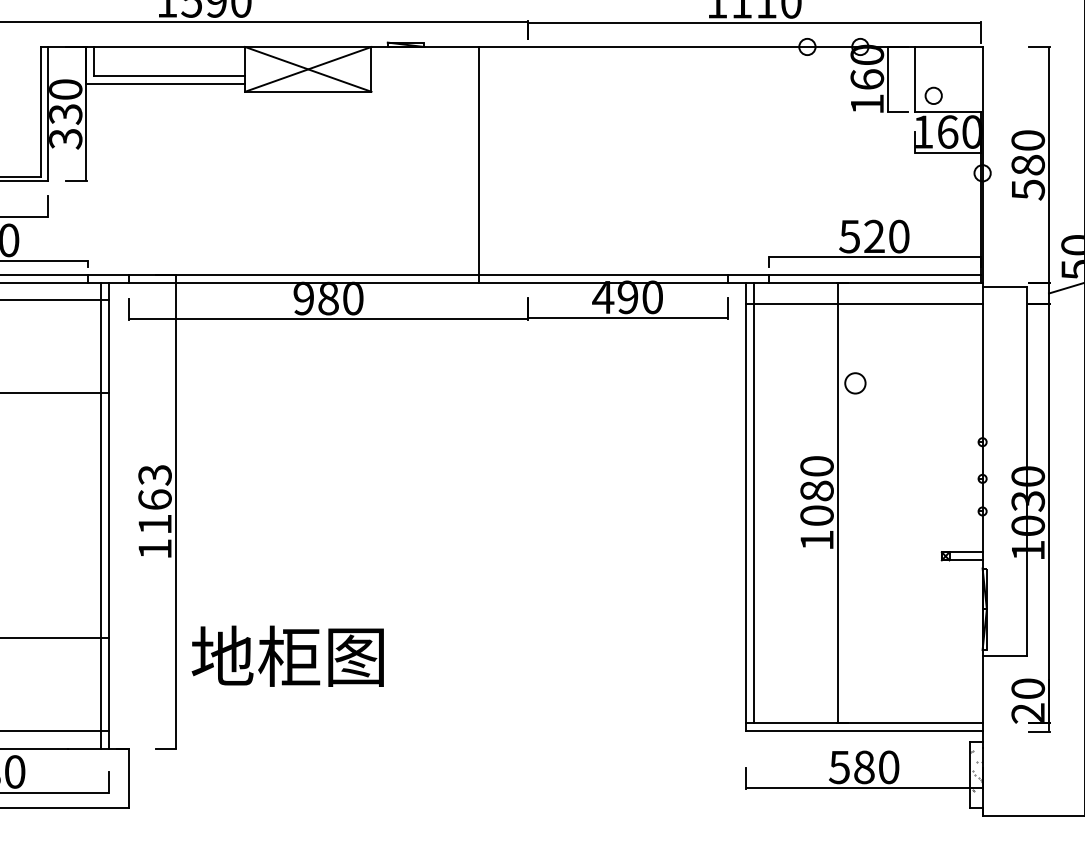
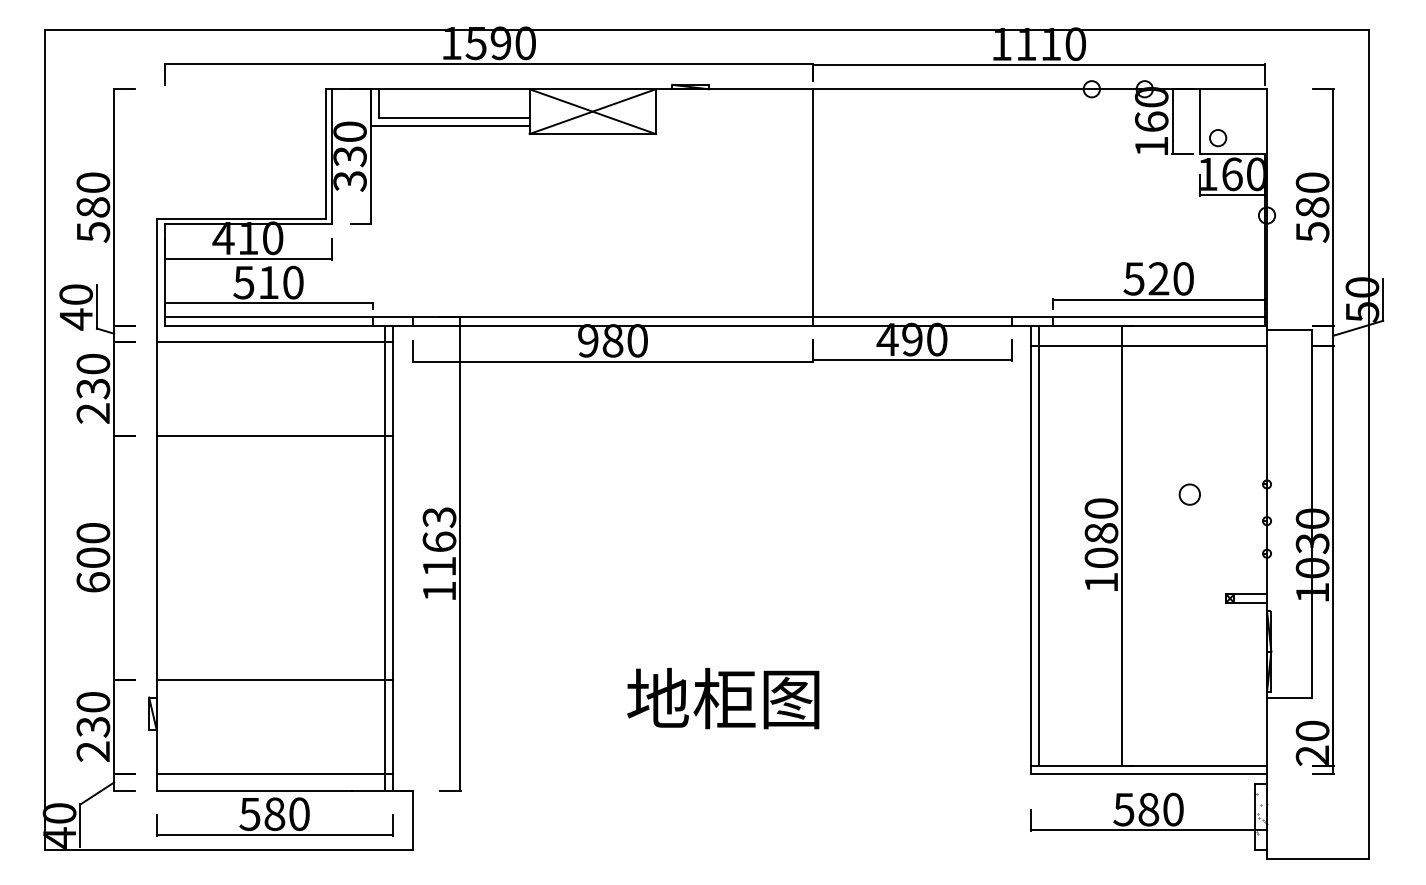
line: (479, 165) -> (812, 207), moved
circle: (855, 383) -> (1189, 494), moved
text: (288, 656) -> (723, 698), moved

